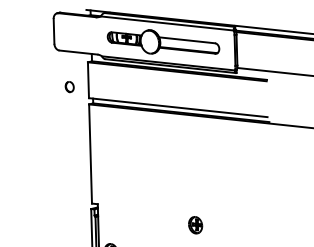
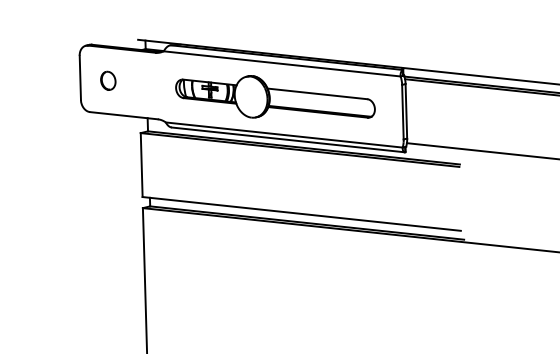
part: (69, 87) -> (107, 81), moved

